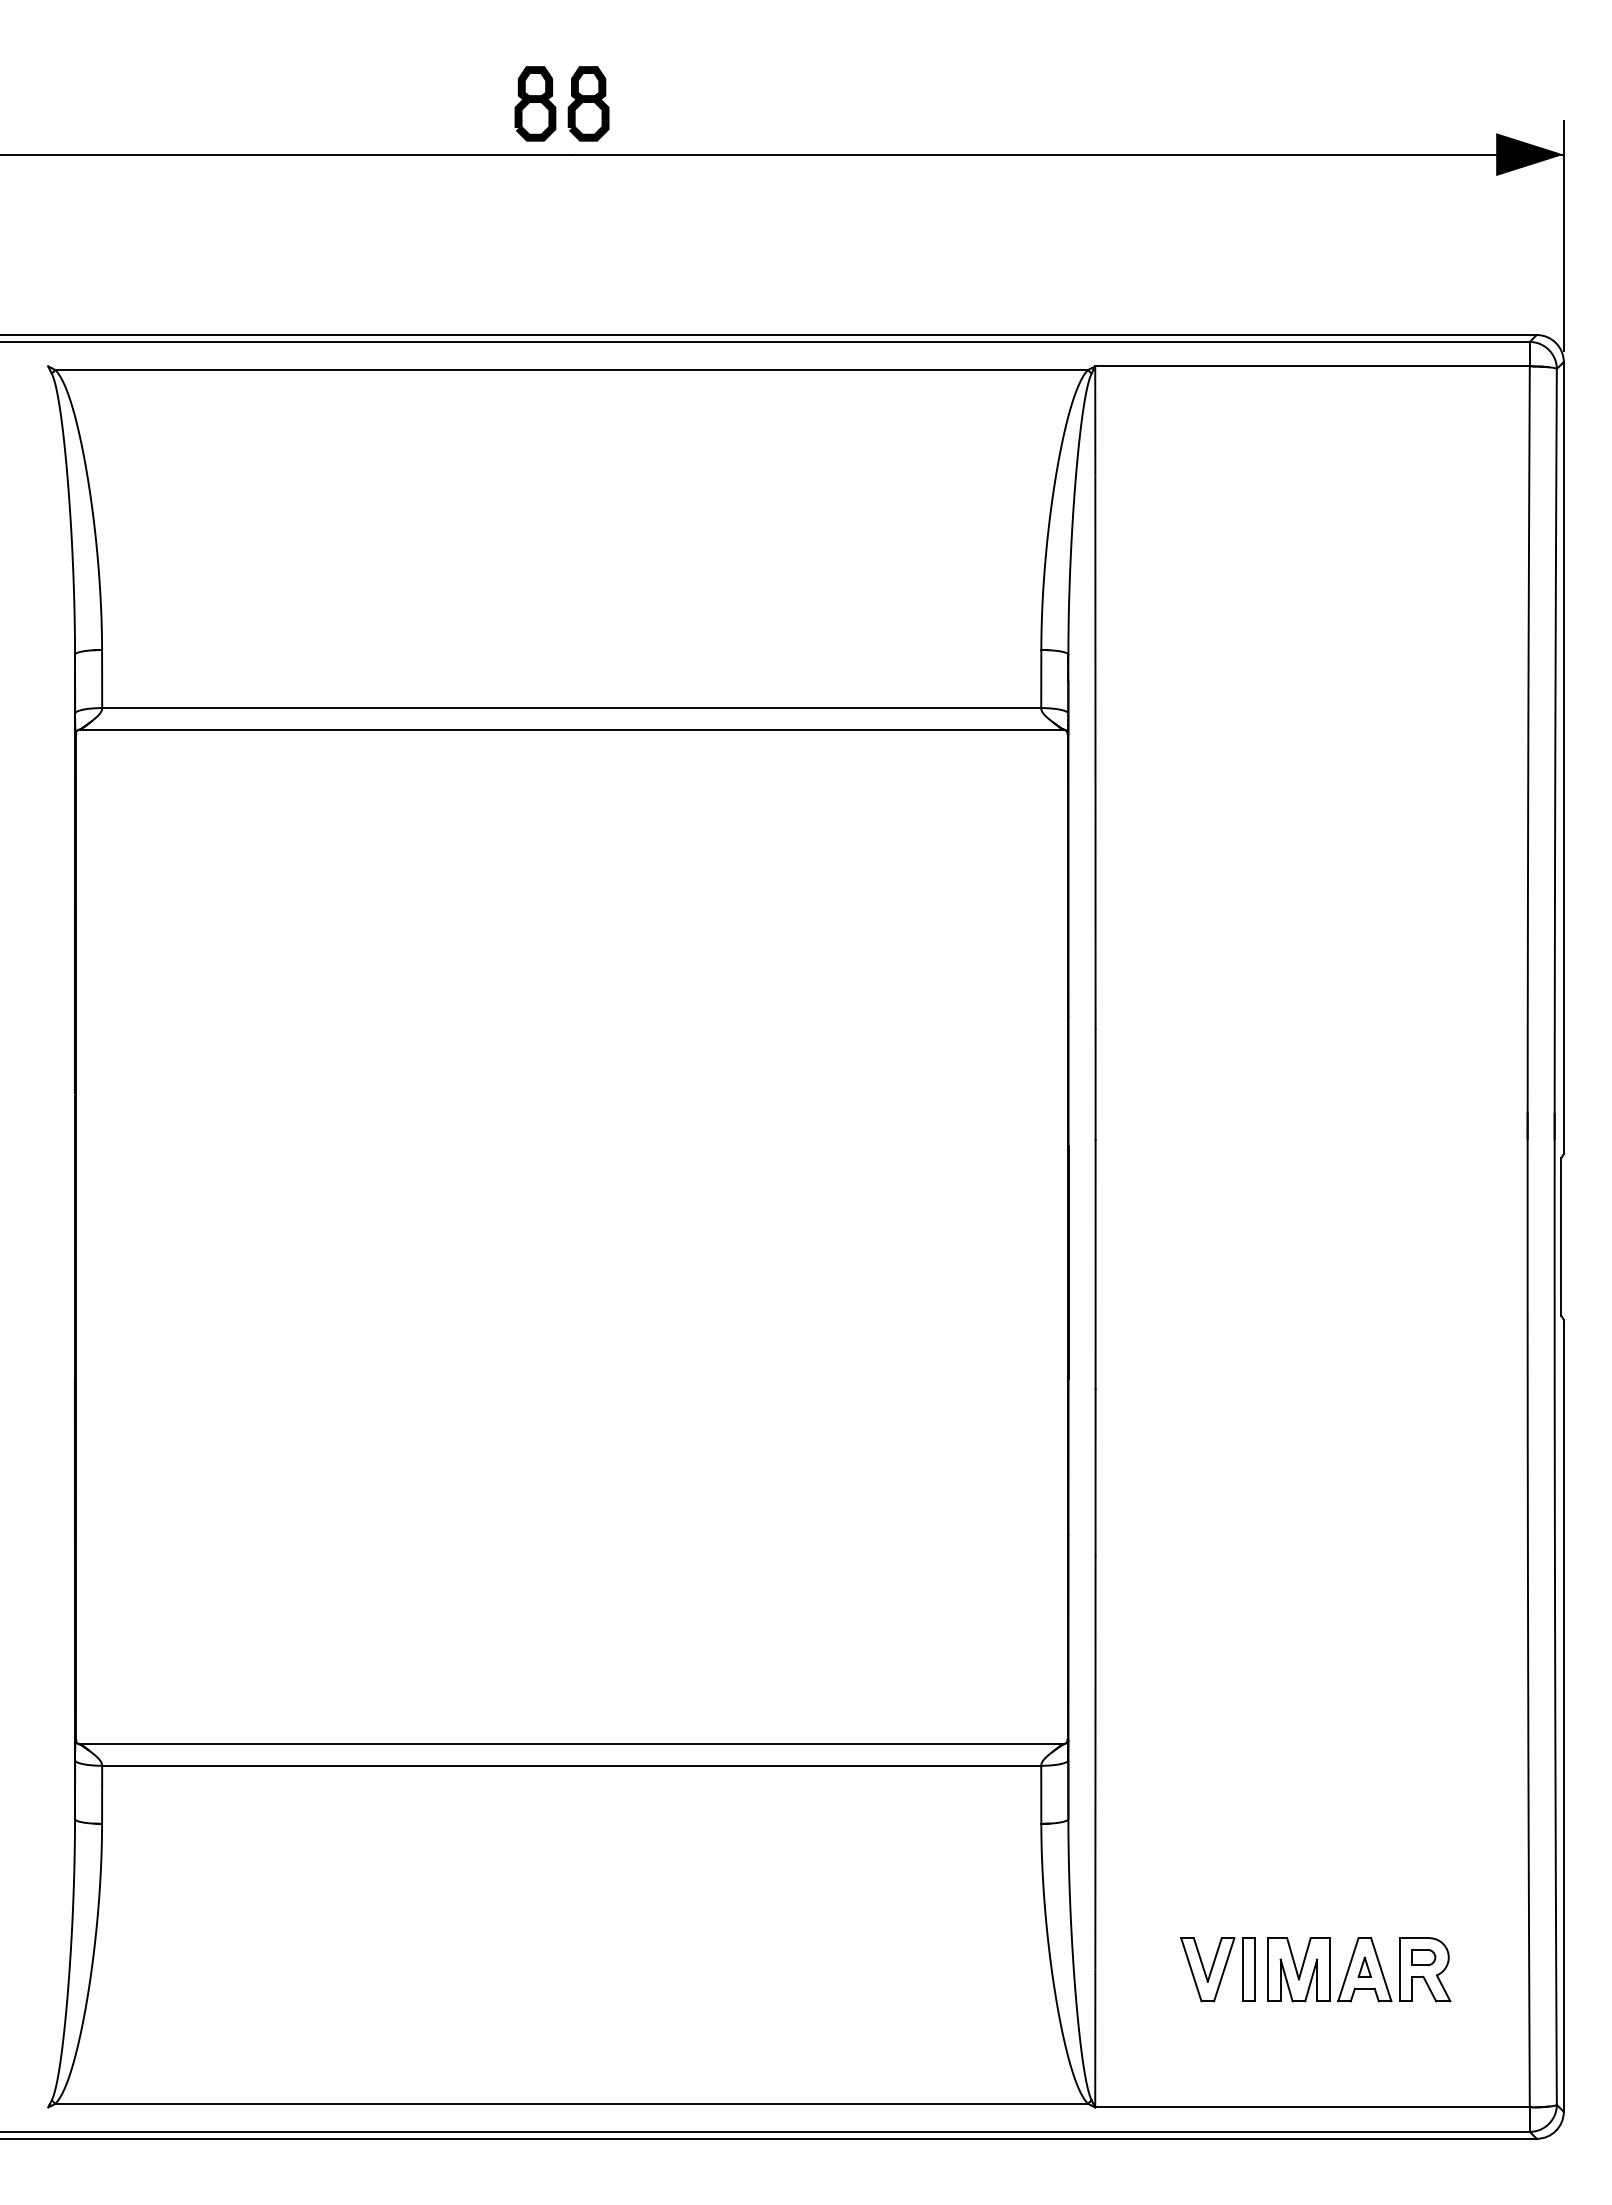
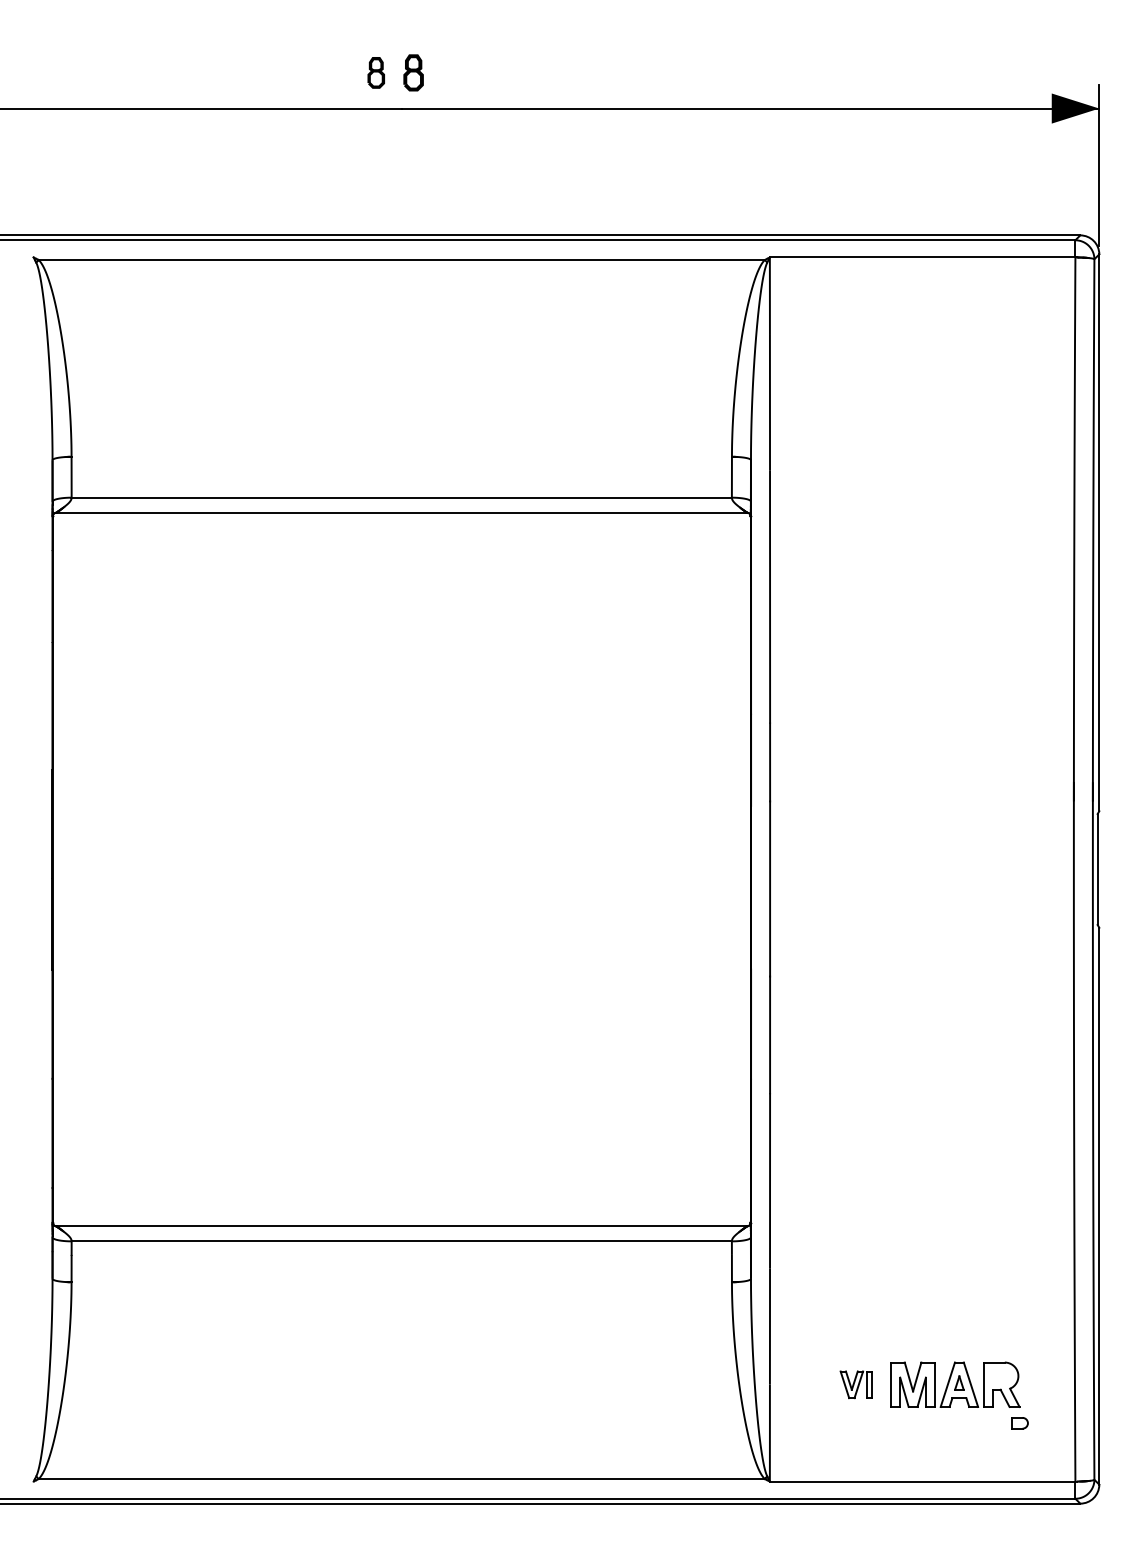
part: (535, 103) -> (376, 72), size x0.6
part: (588, 103) -> (413, 72), size x0.7
part: (1423, 1957) -> (1019, 1423), moved
part: (1217, 1969) -> (855, 1384), size x0.6

